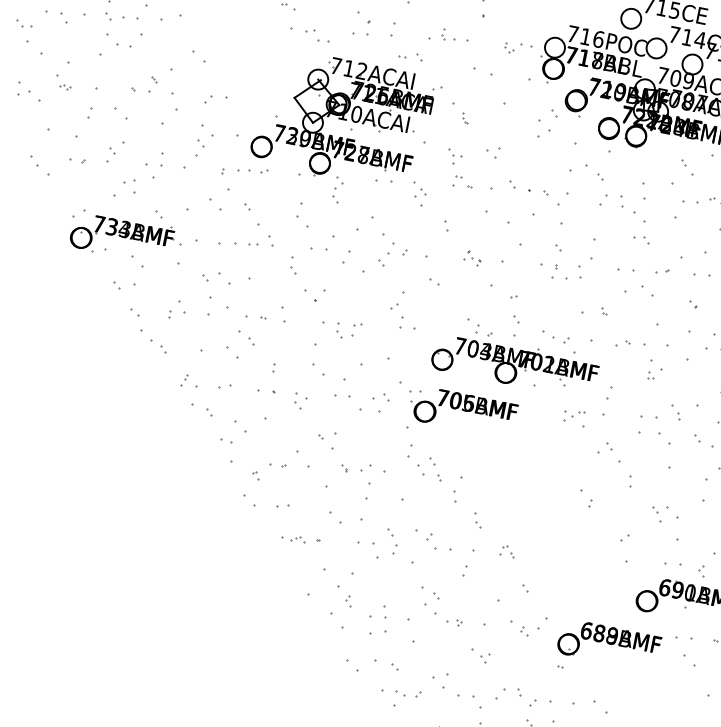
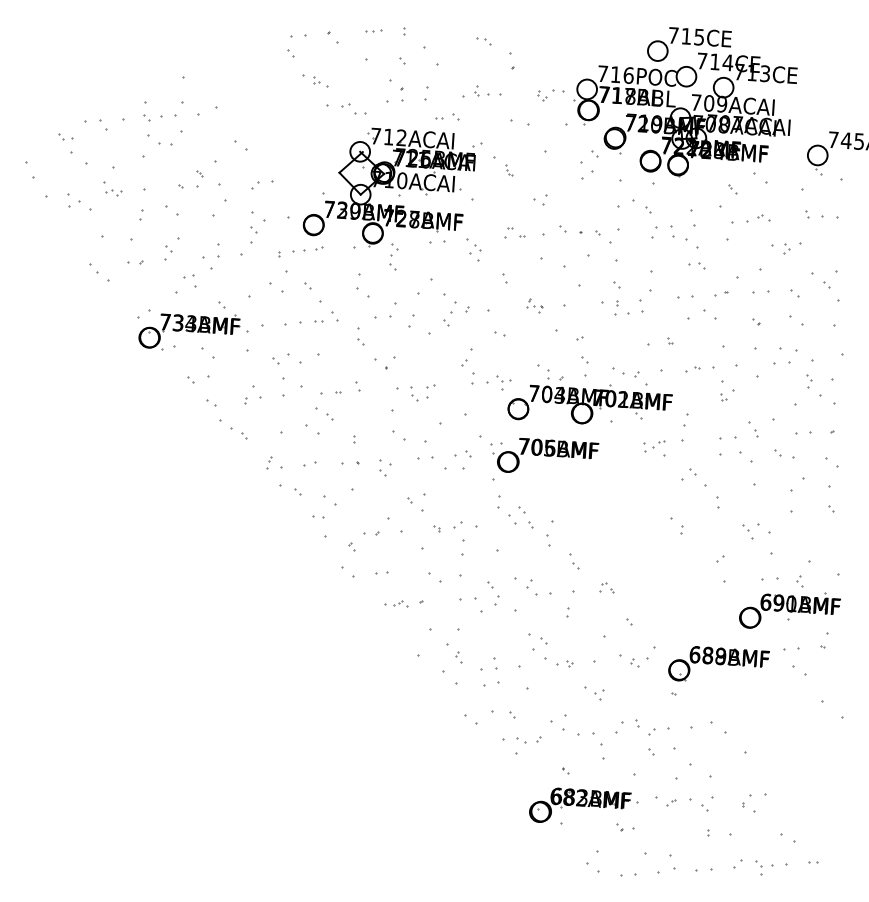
part: (64, 86) -> (113, 192), size x1.43
part: (454, 157) -> (503, 382), moved
part: (687, 168) -> (732, 189), size x0.62
part: (283, 315) -> (357, 386), size x0.62

